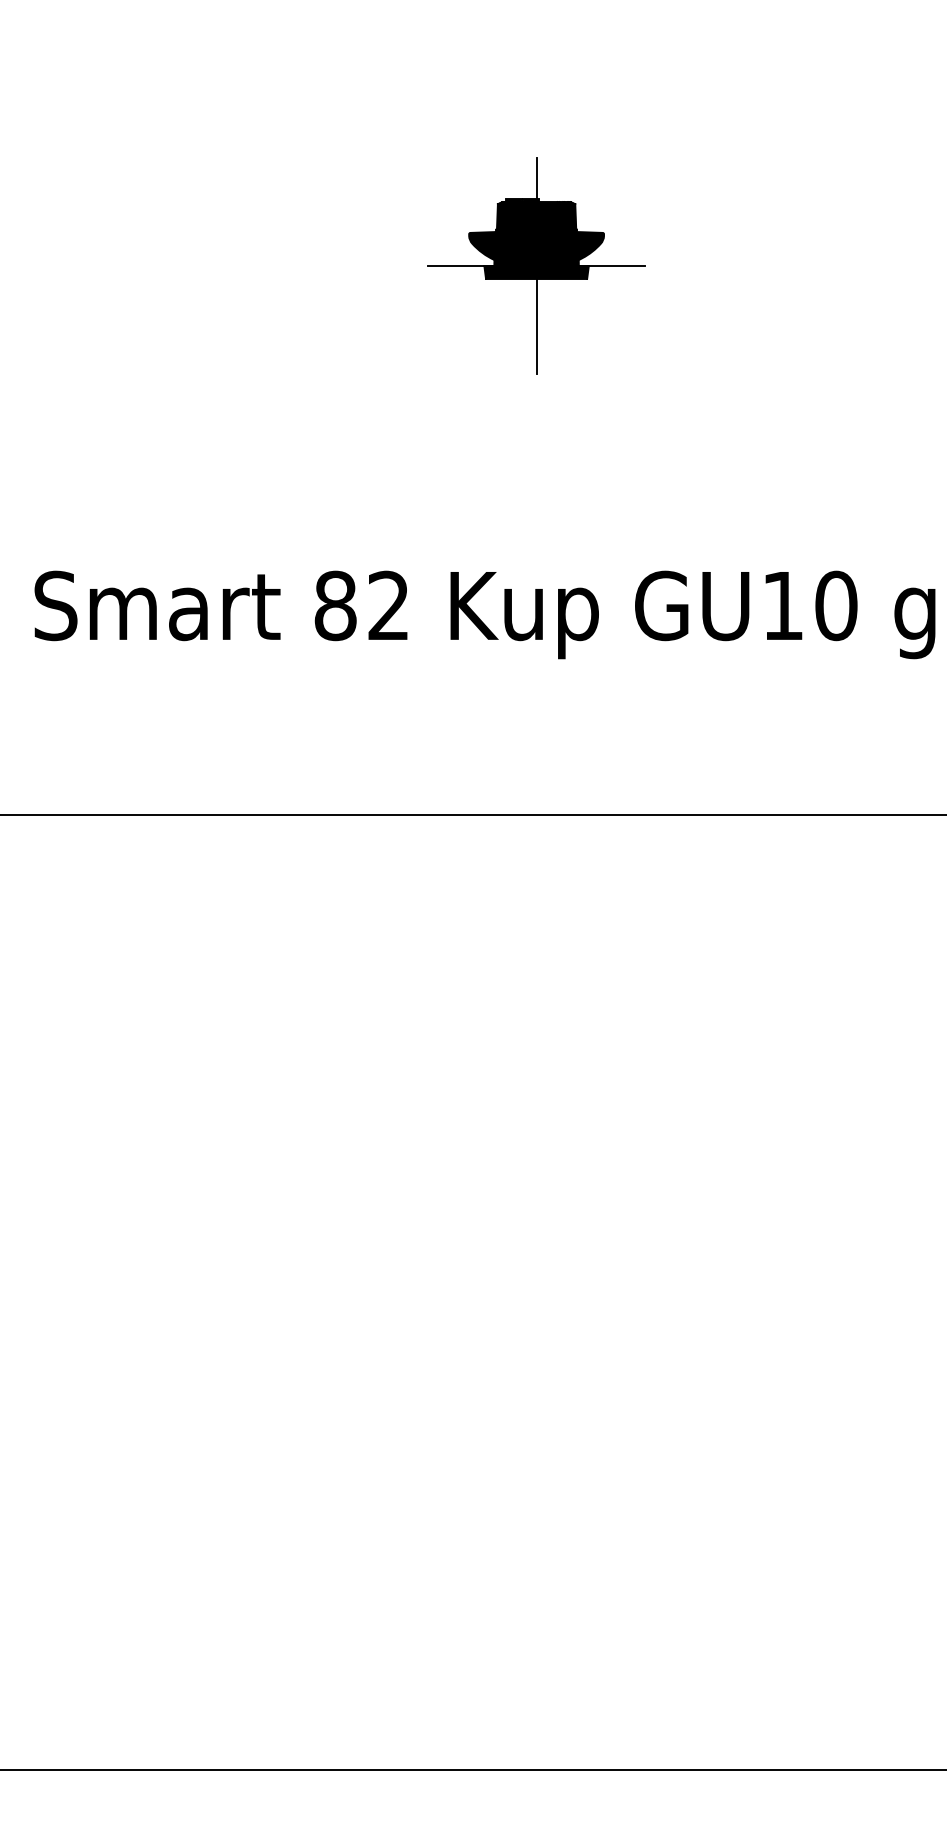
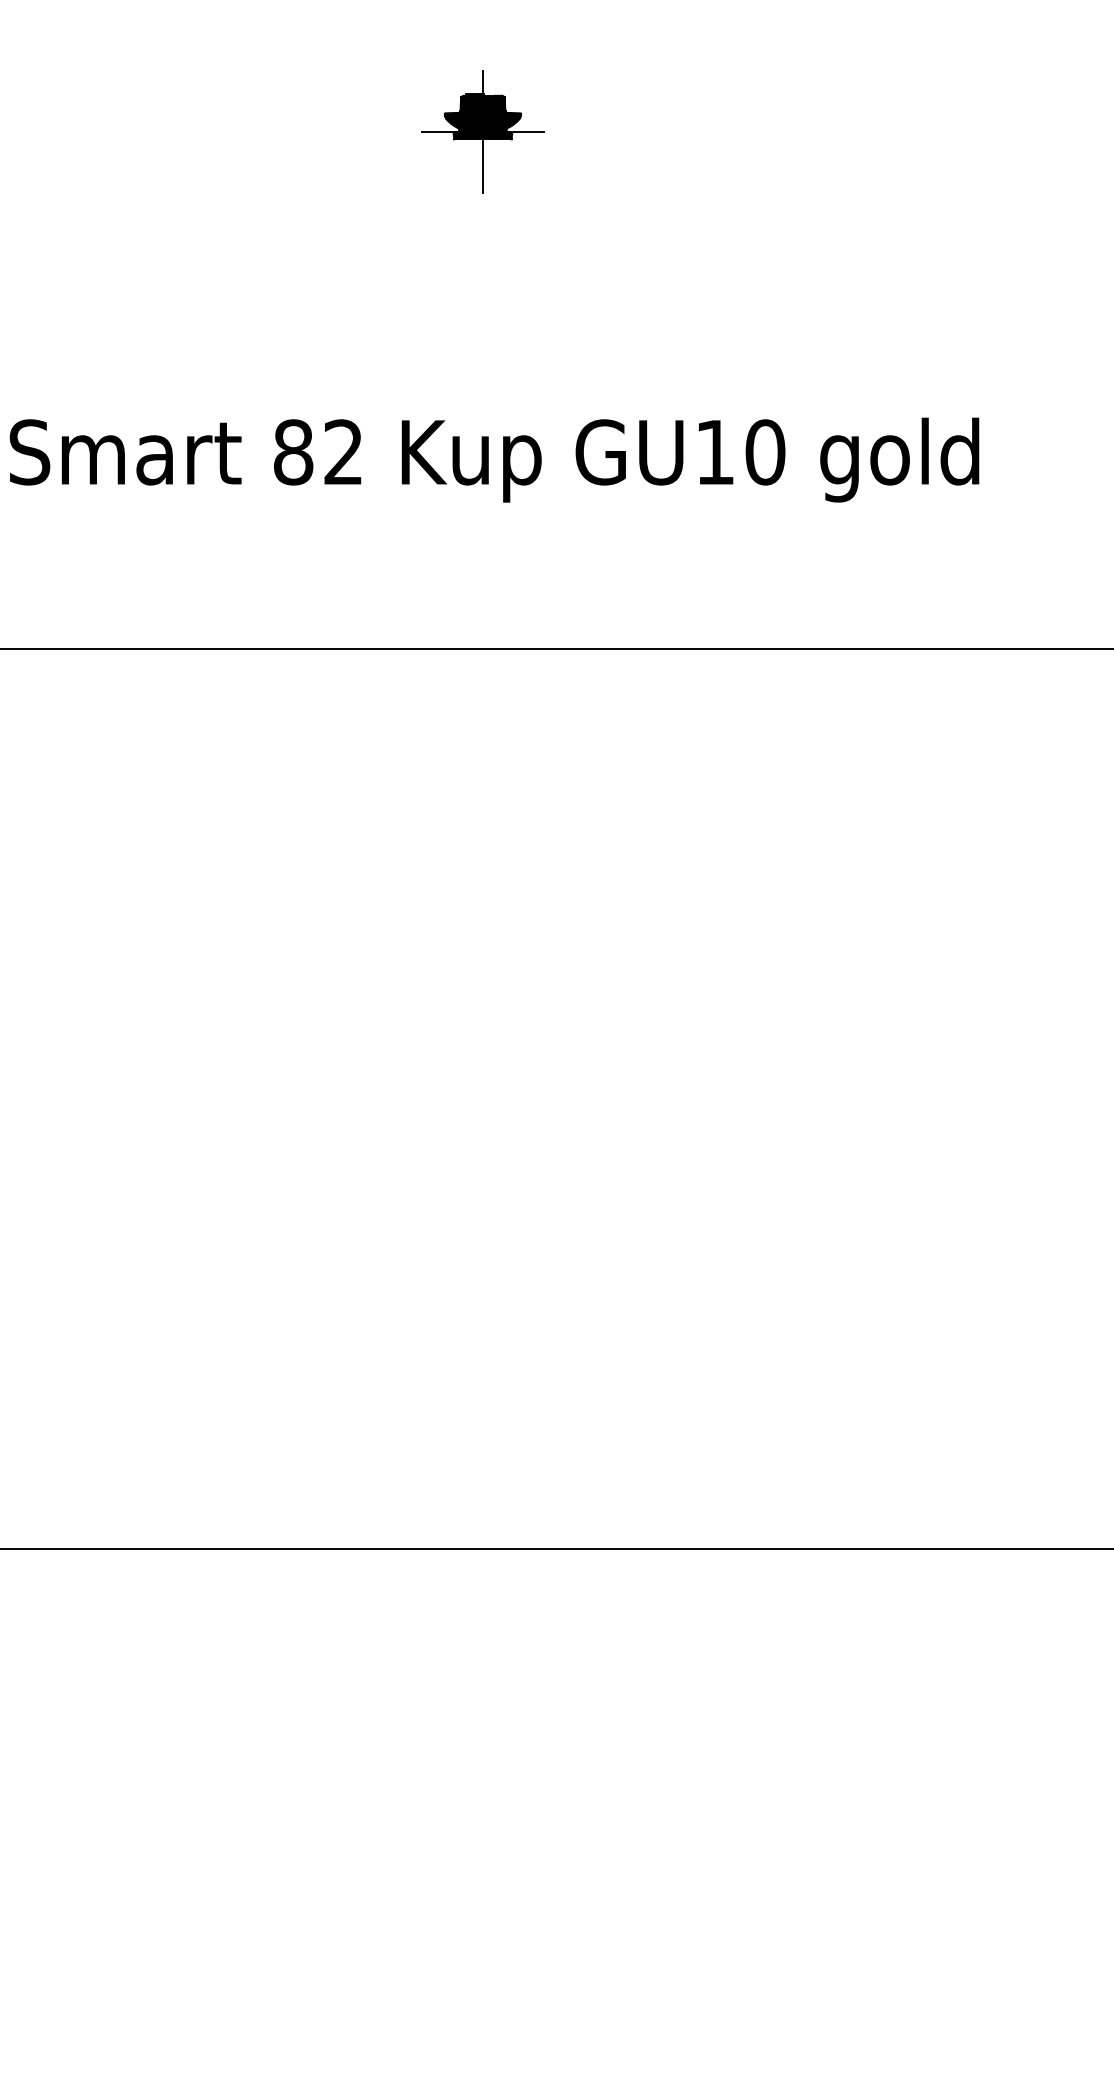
part: (536, 265) -> (482, 131), size x0.6

